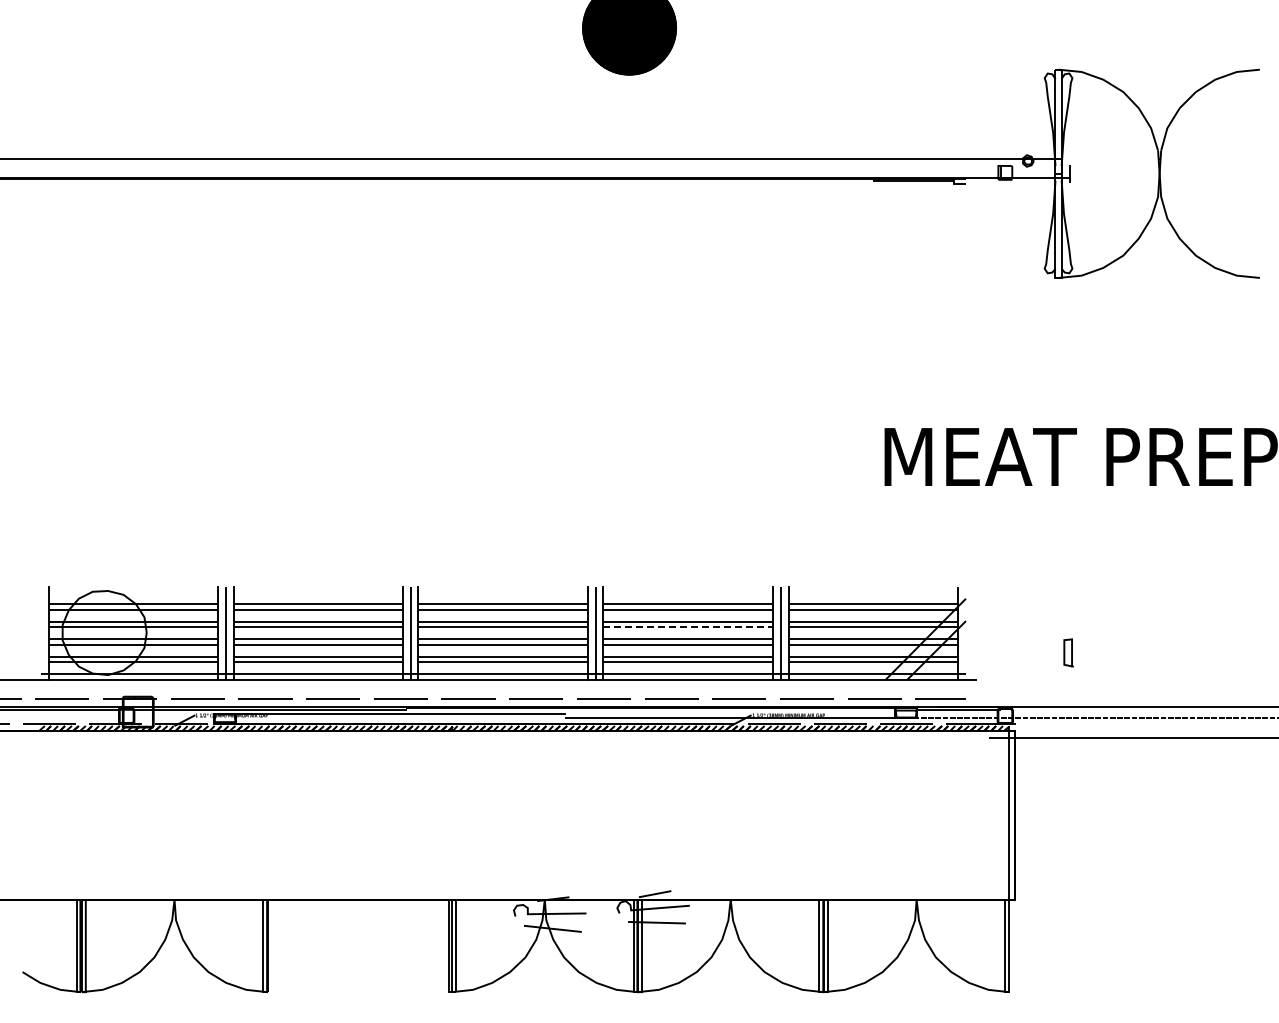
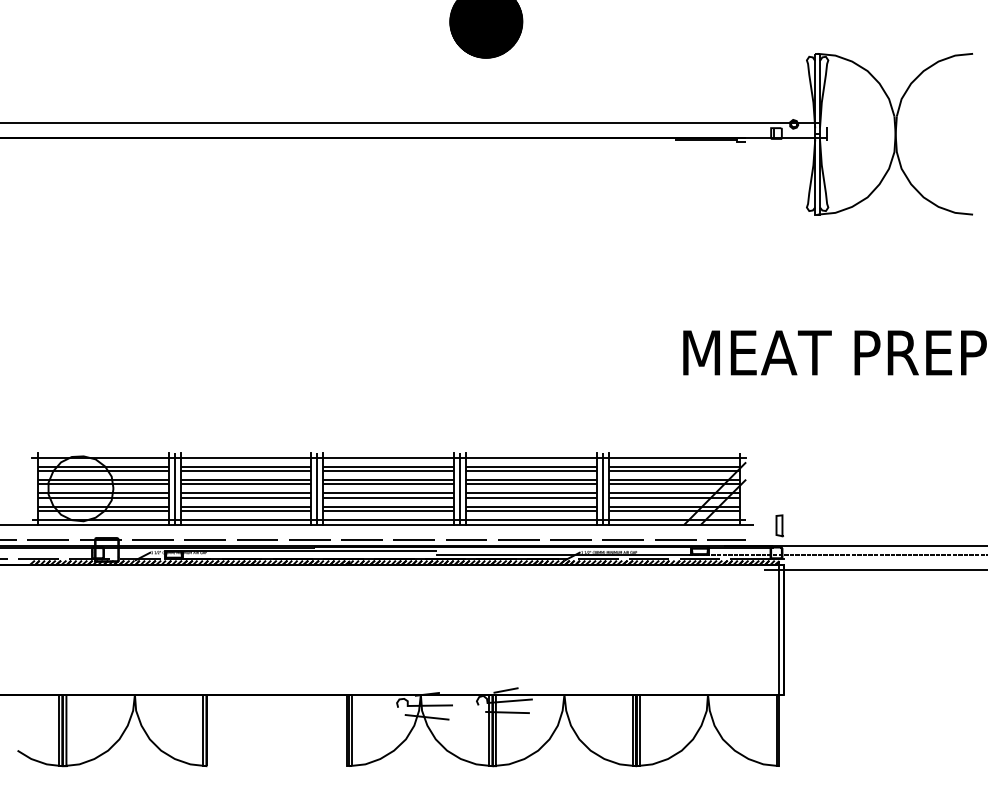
line: (503, 592) -> (388, 457), added
line: (688, 627) -> (531, 484), dashed -> solid
curve: (1065, 652) -> (777, 525), moved

